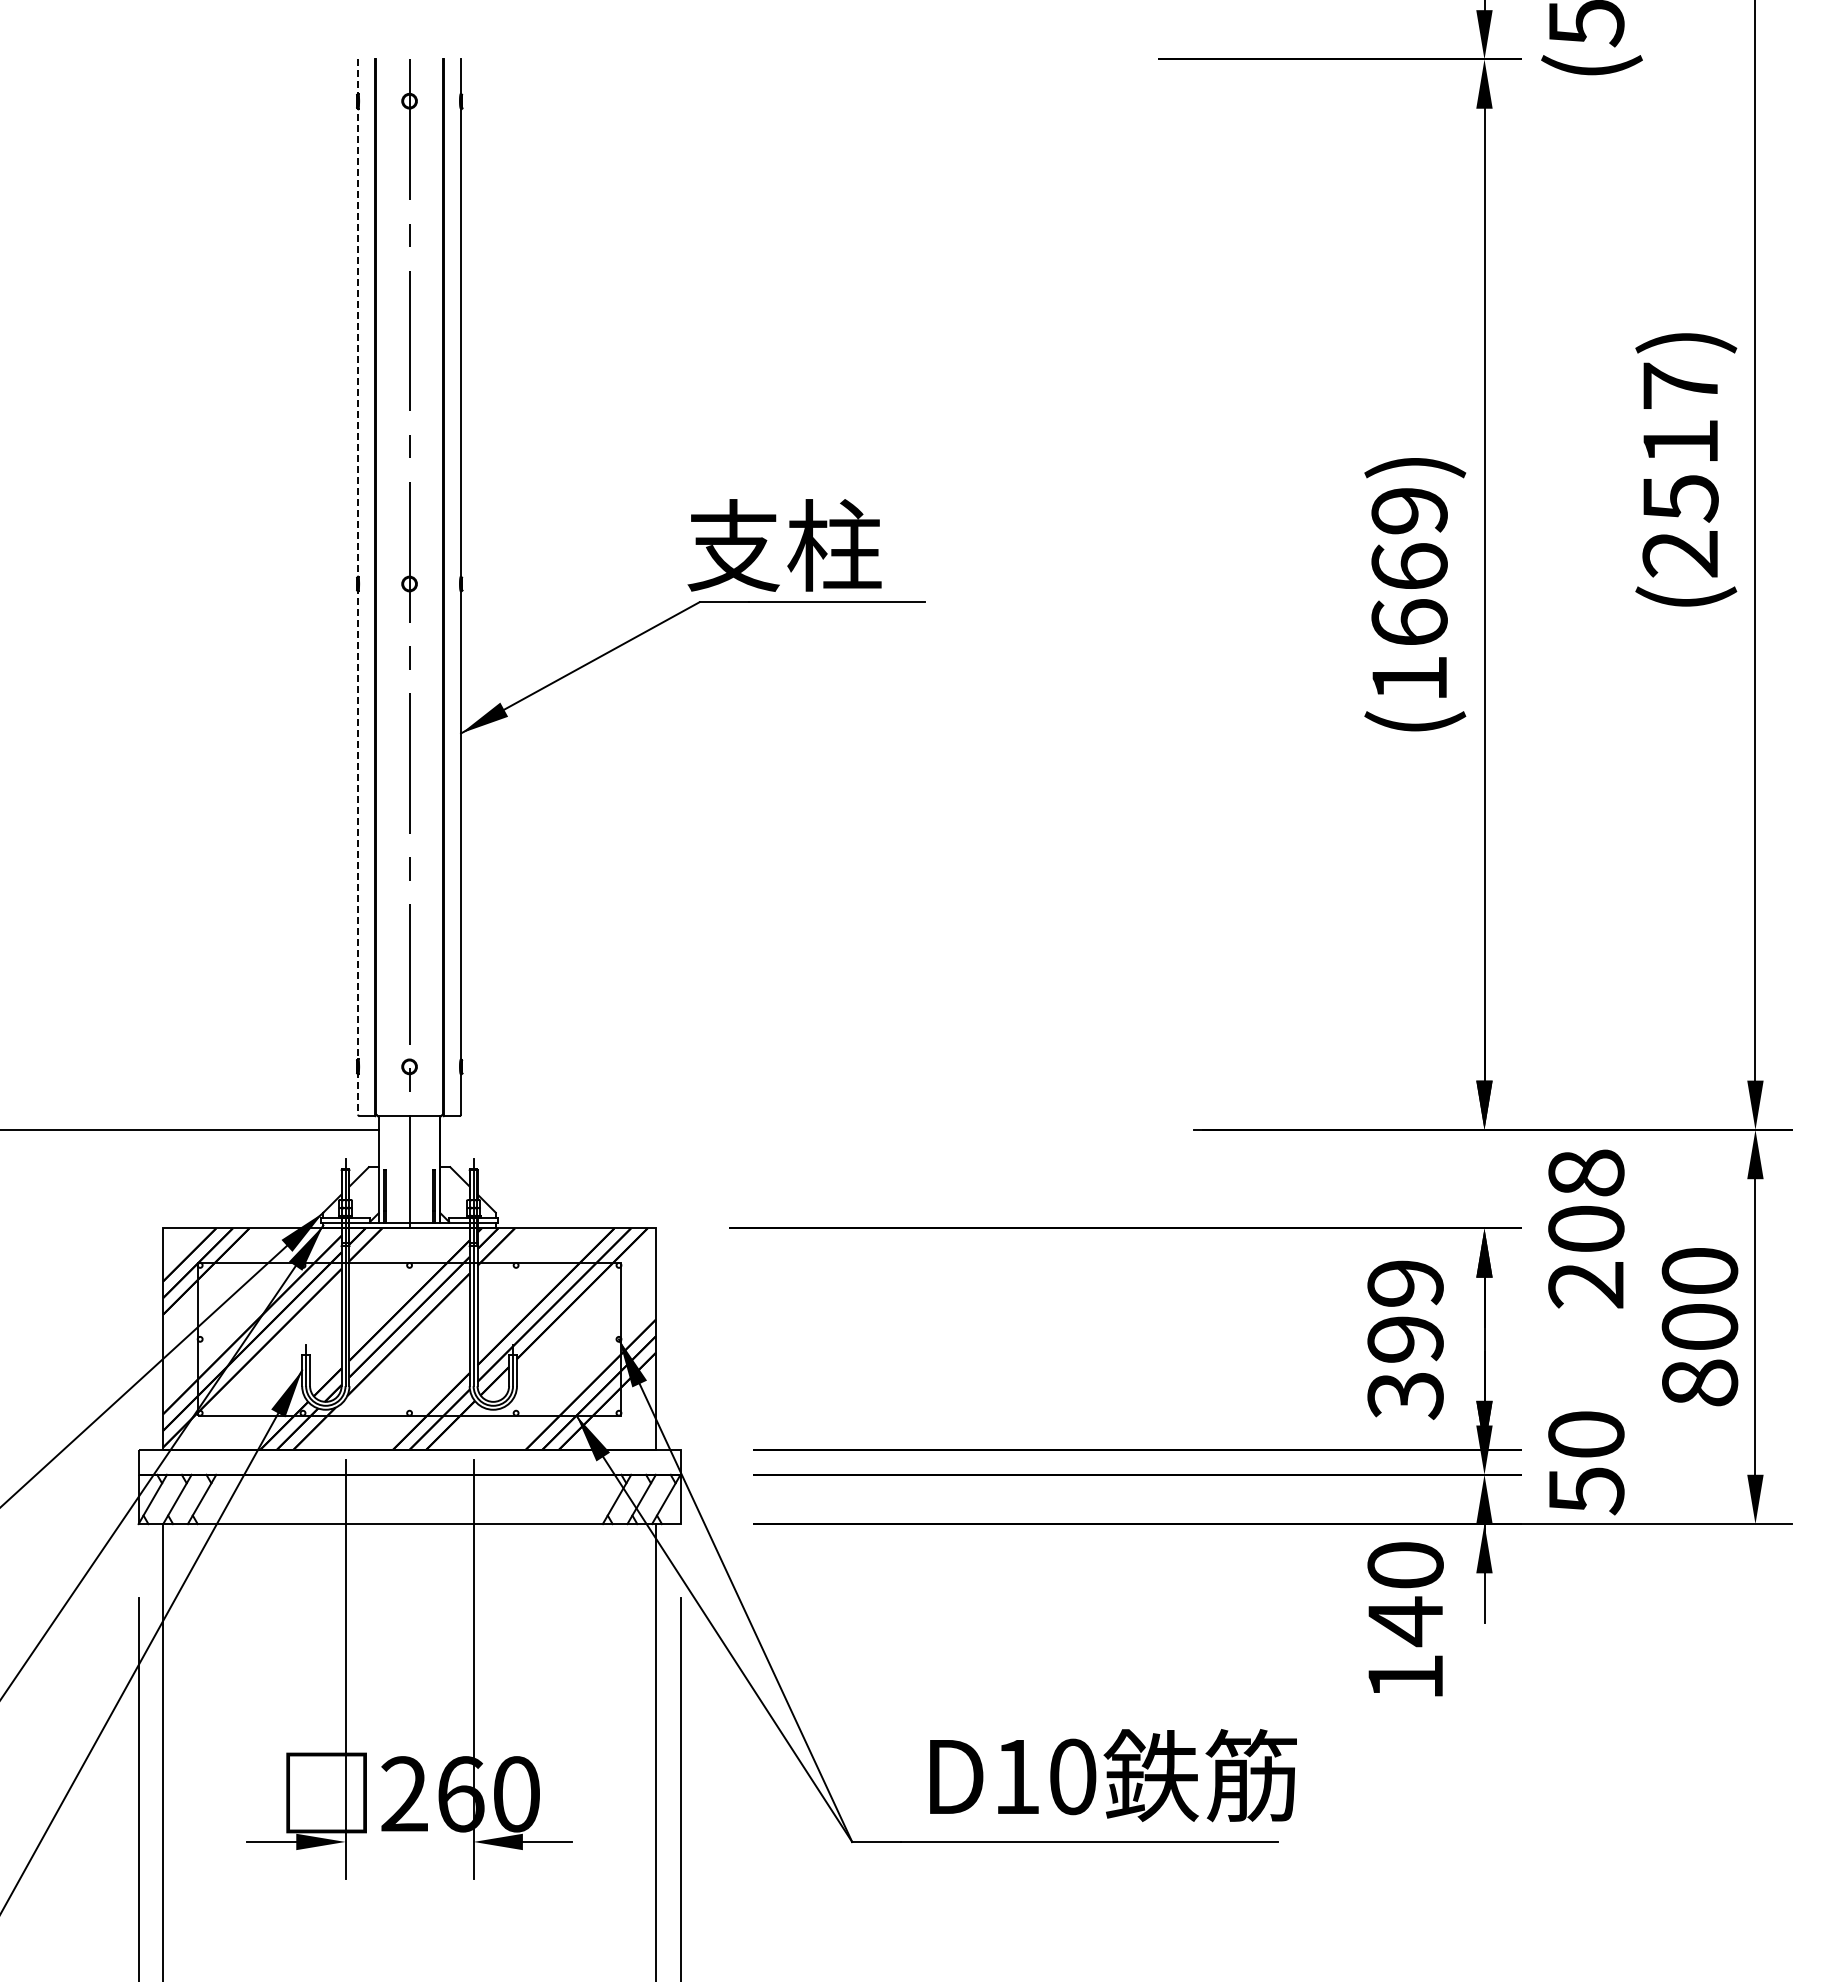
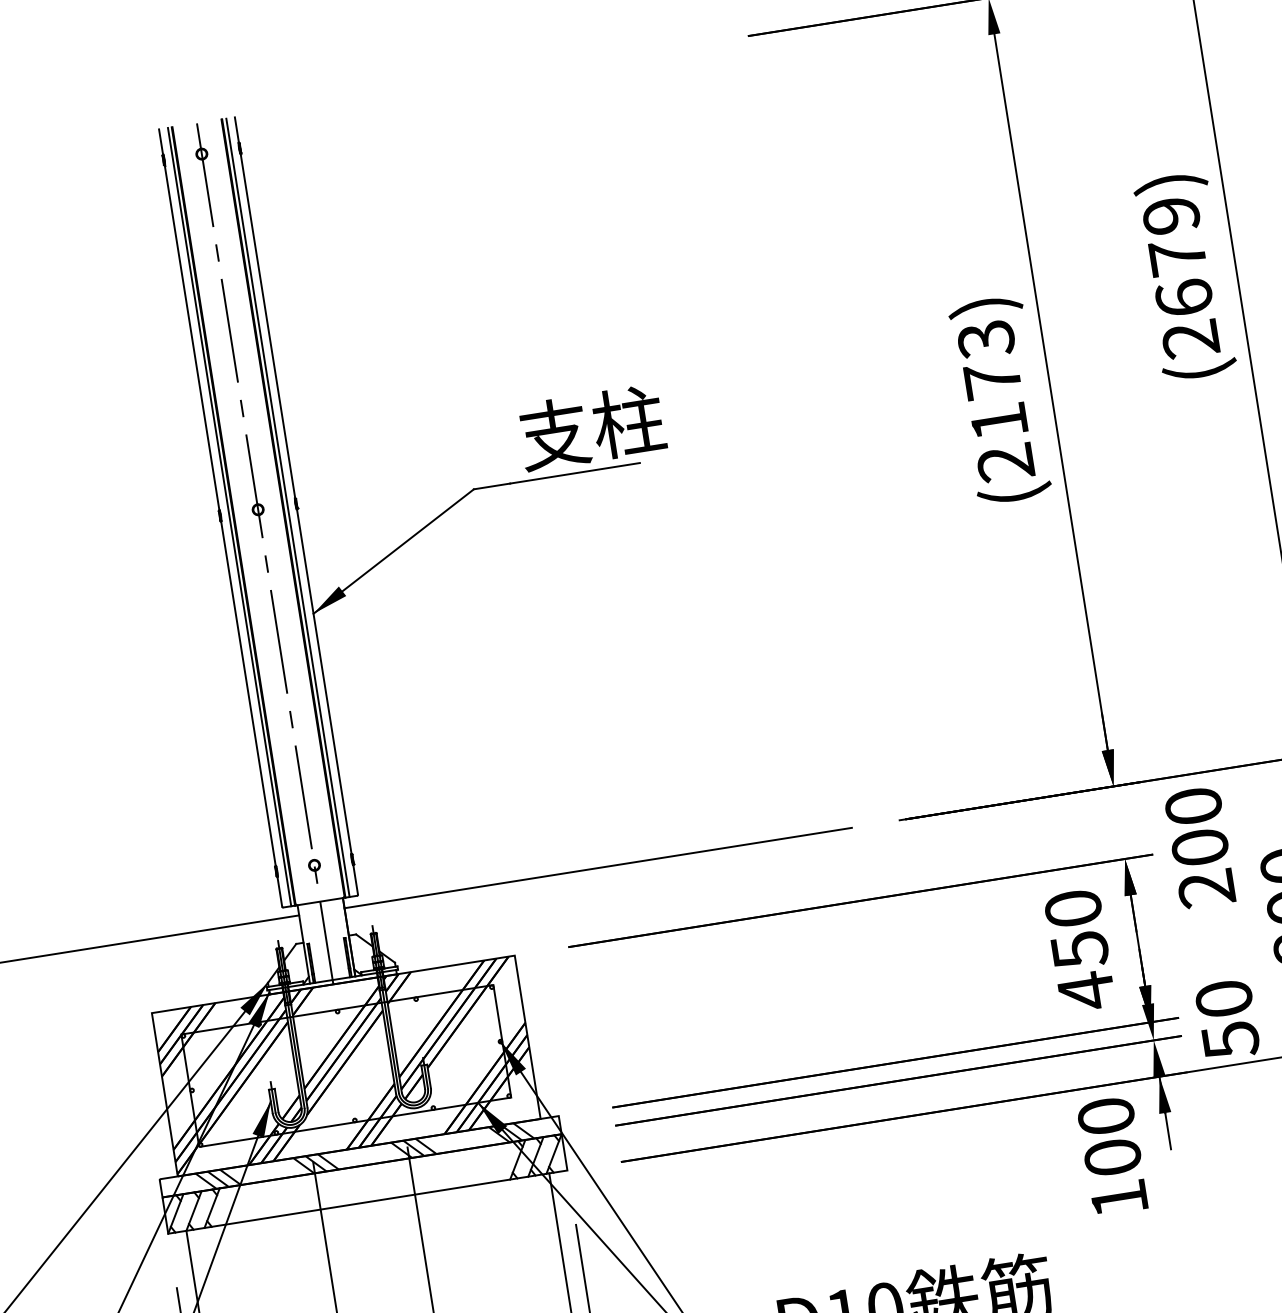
text: (1680, 442) -> (1177, 257), (2517) -> (2679)
text: (784, 545) -> (591, 427), moved
line: (358, 587) -> (220, 518), dashed -> solid
line: (370, 587) -> (229, 516), added
line: (449, 587) -> (287, 507), added
text: (1409, 595) -> (995, 401), (1669) -> (2173)
line: (784, 1129) -> (597, 867), added
text: (1586, 1172) -> (1193, 805), 208 -> 200
text: (1405, 1340) -> (1079, 950), 399 -> 450
hatch: (415, 1462) -> (365, 1156), added
text: (1405, 1621) -> (1112, 1157), 140 -> 100

